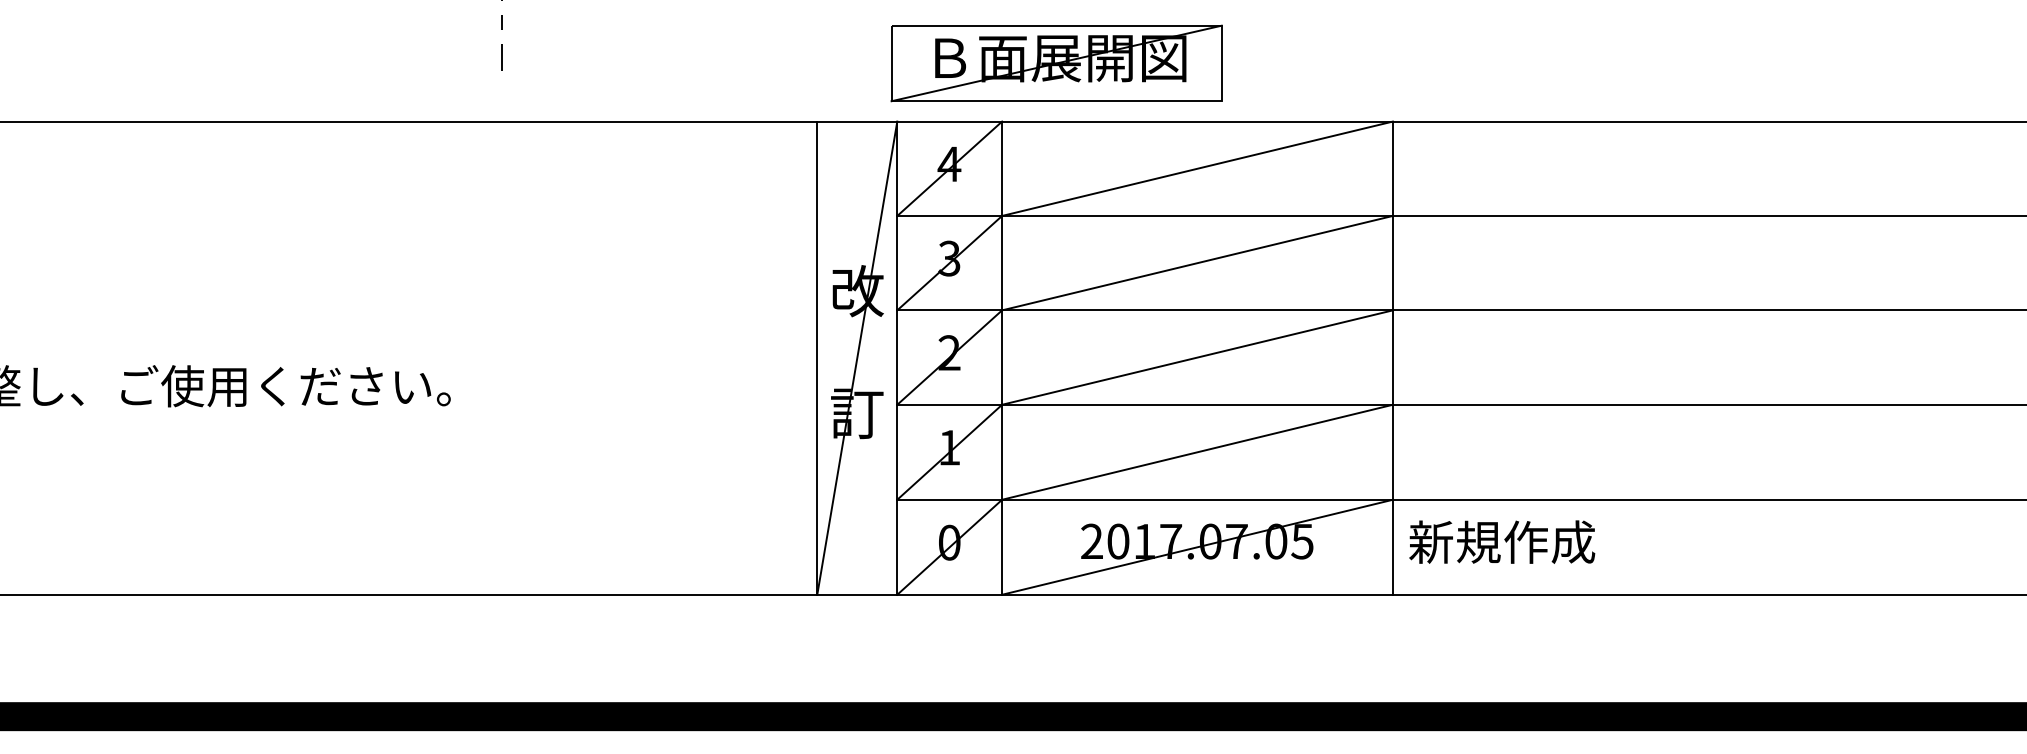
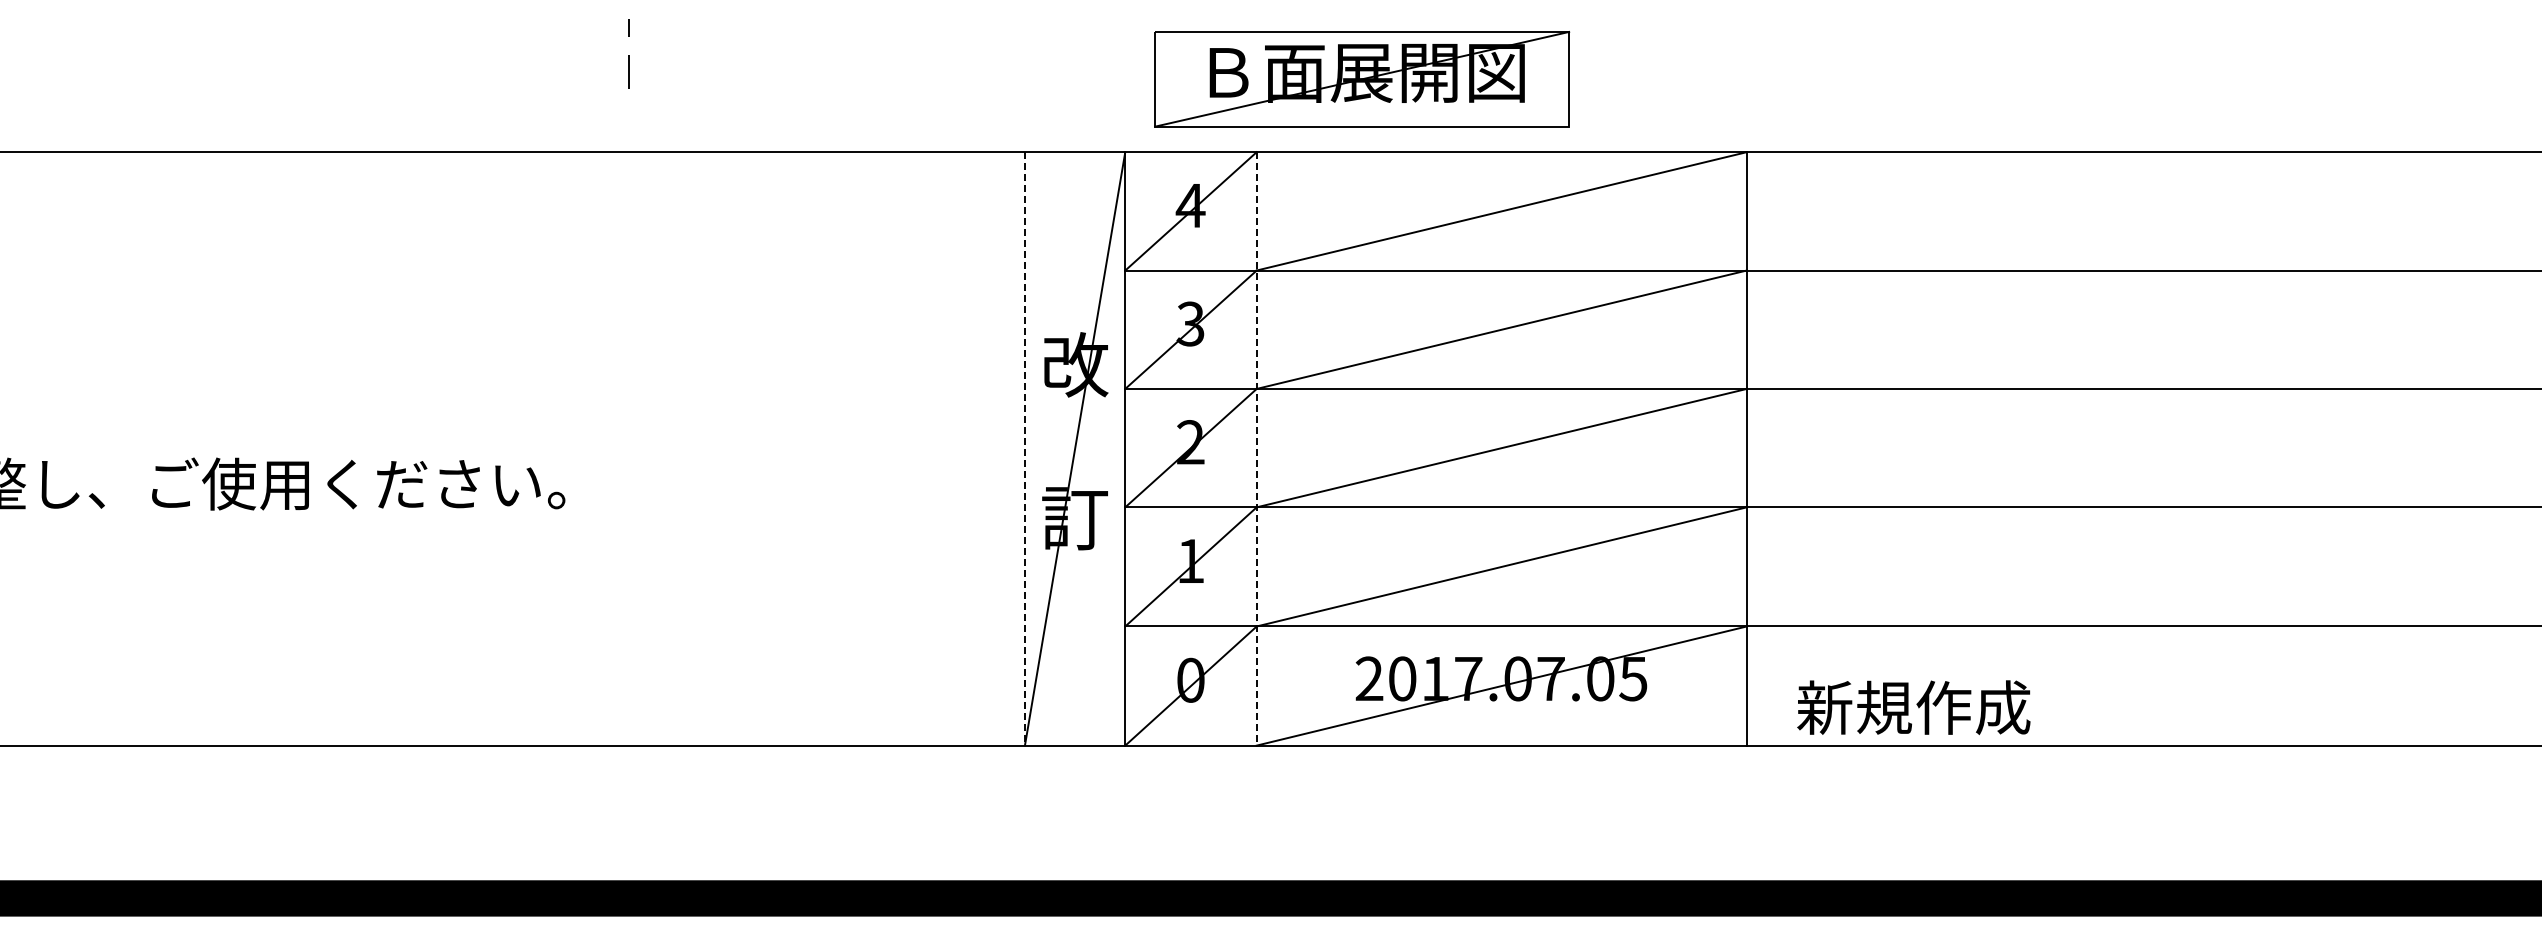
part: (1056, 63) -> (1362, 79), moved
line: (816, 357) -> (1024, 448), solid -> dashed
line: (1001, 357) -> (1256, 448), solid -> dashed
text: (1501, 542) -> (1913, 707), moved

